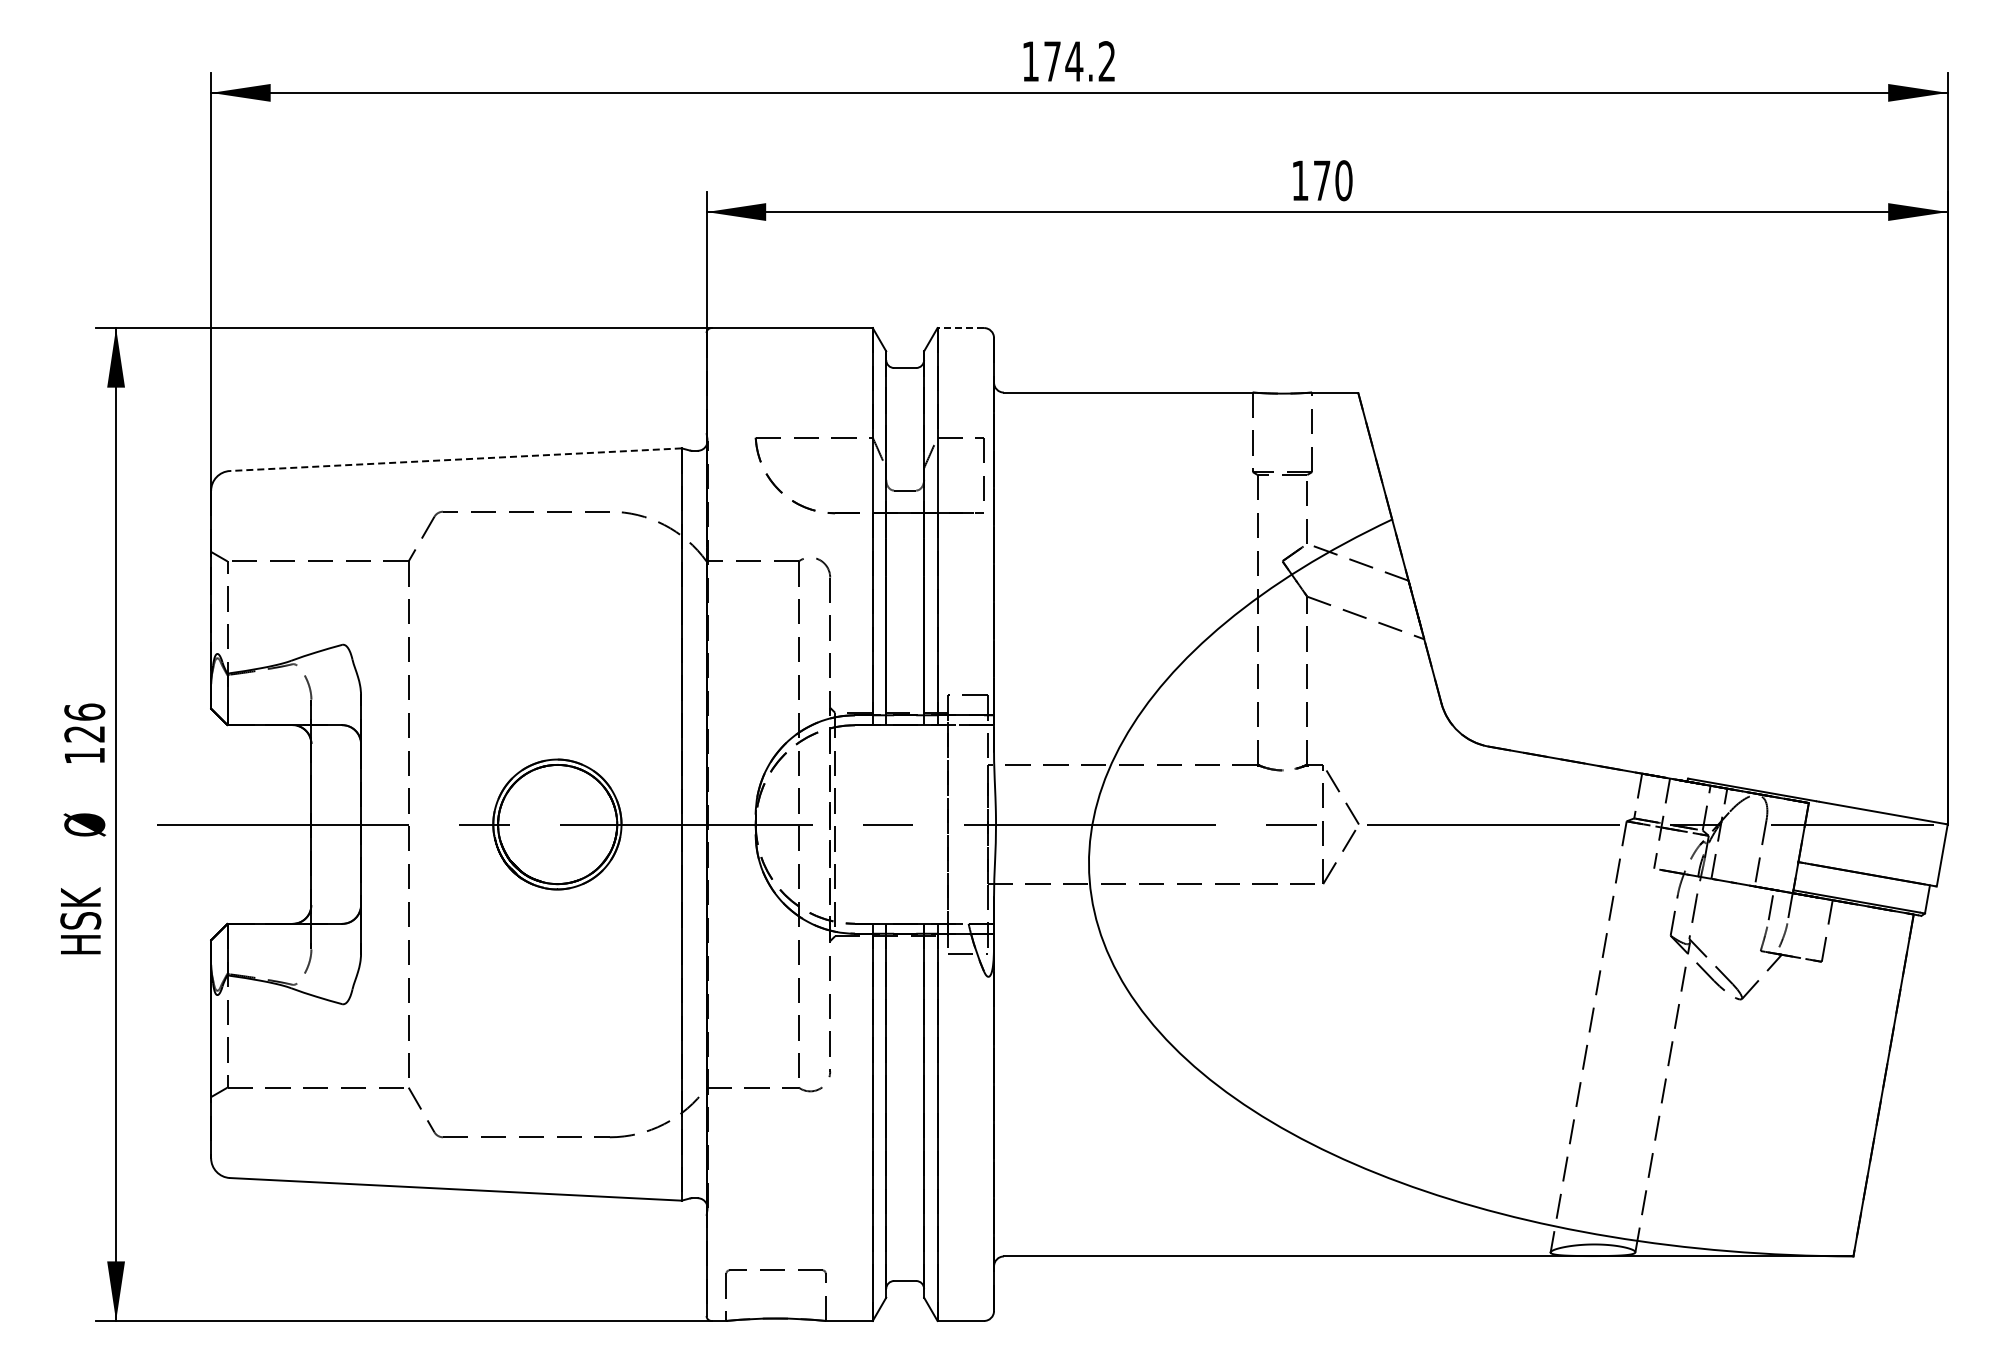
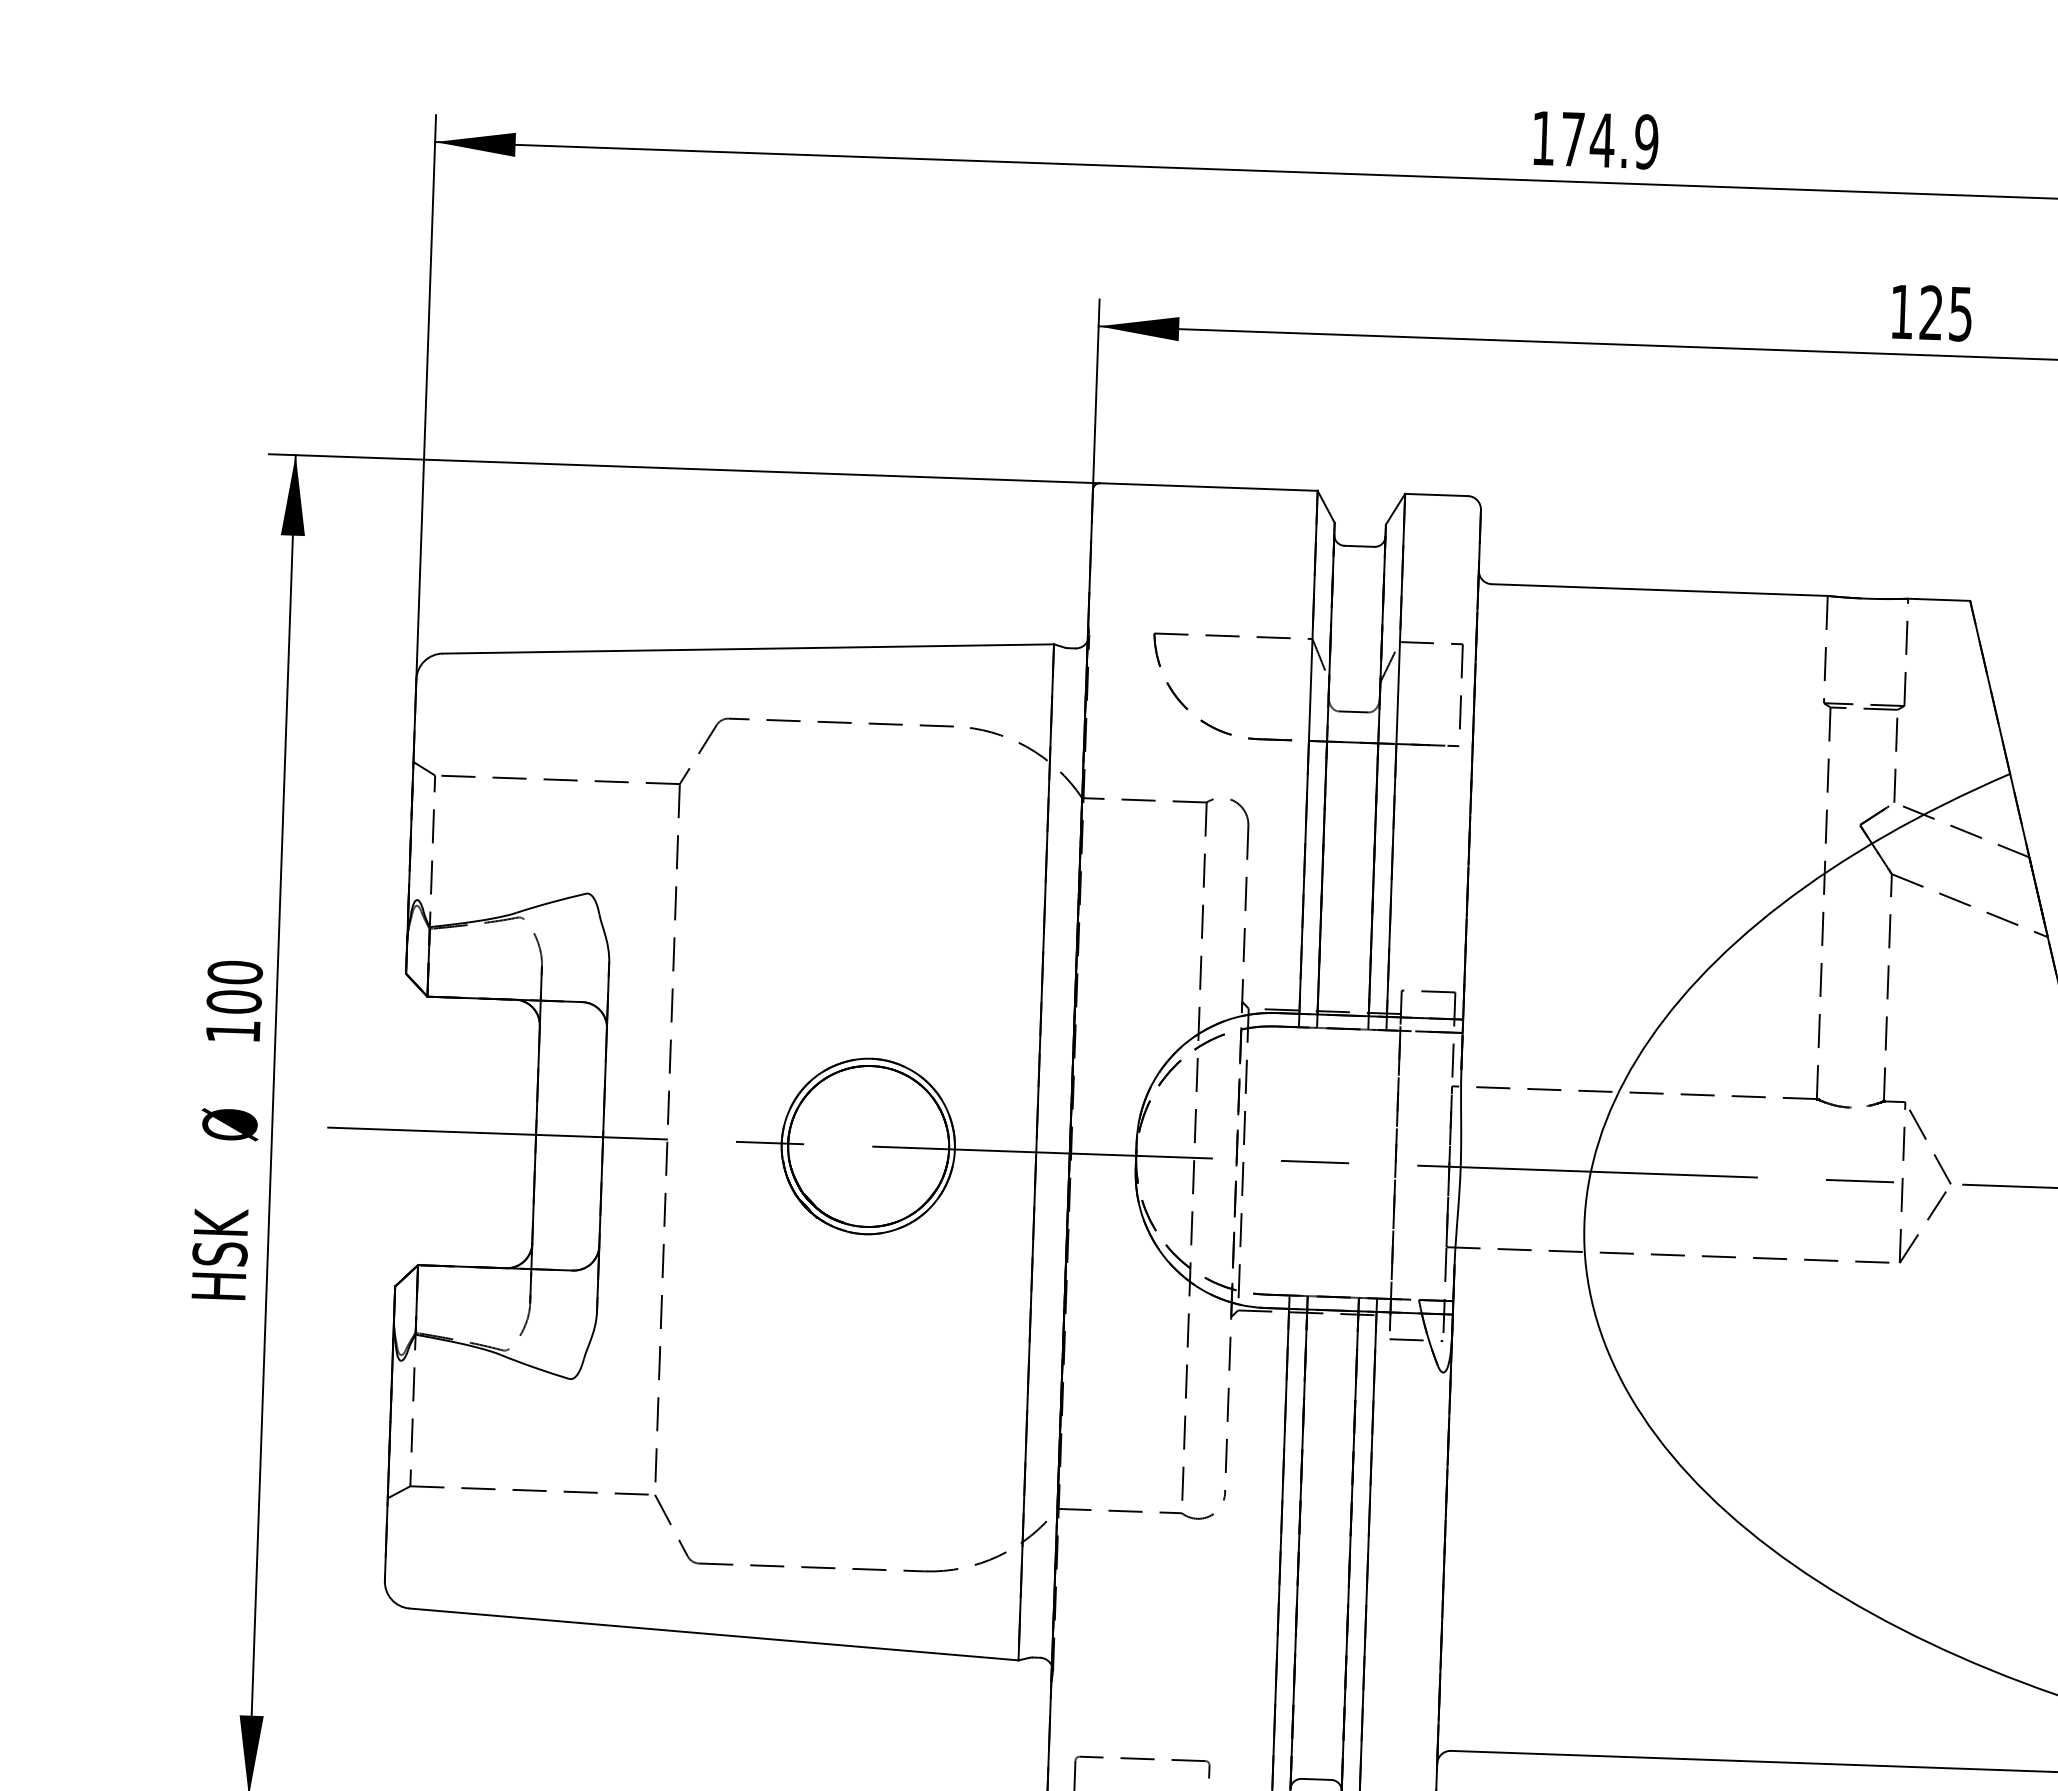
text: (1106, 61) -> (1645, 141), 174.2 -> 174.9
text: (1332, 180) -> (1945, 313), 170 -> 125
line: (960, 328) -> (1436, 495), dashed -> solid
line: (455, 459) -> (747, 648), dashed -> solid
text: (84, 722) -> (234, 986), 126 -> 100

